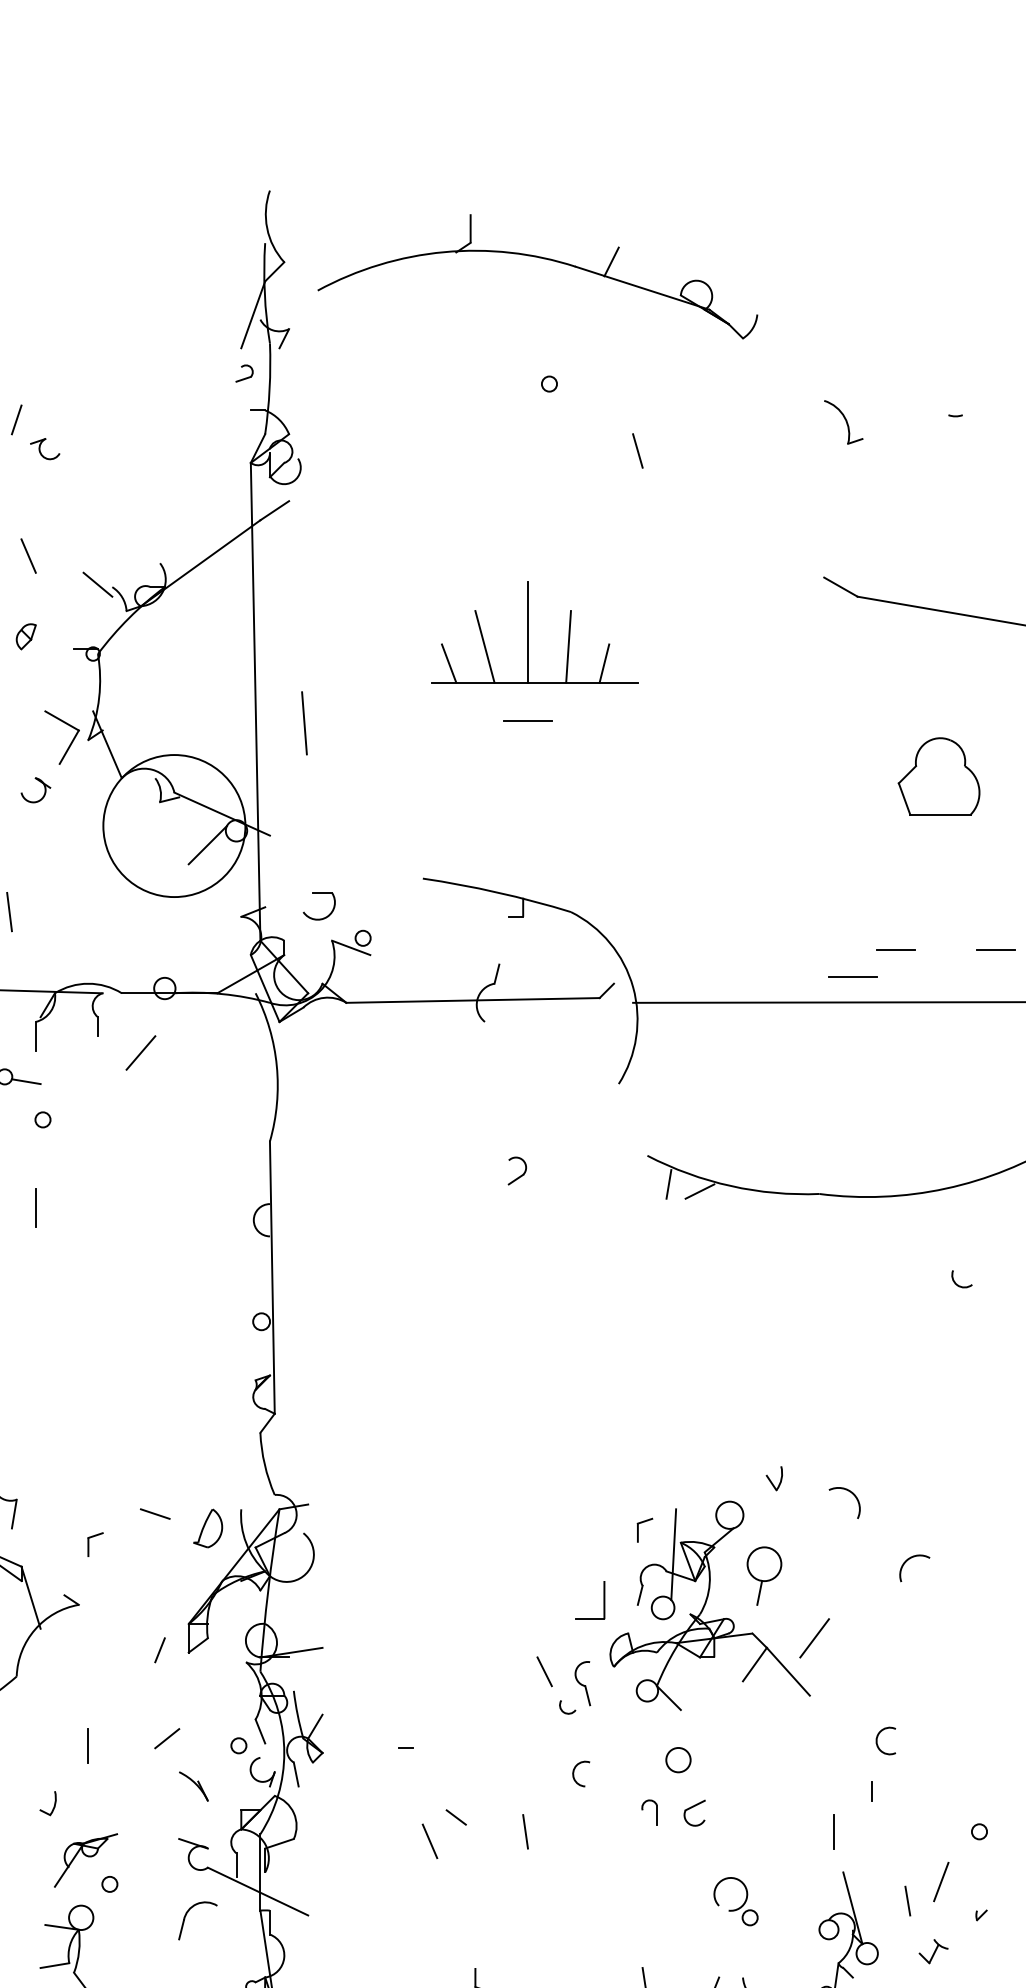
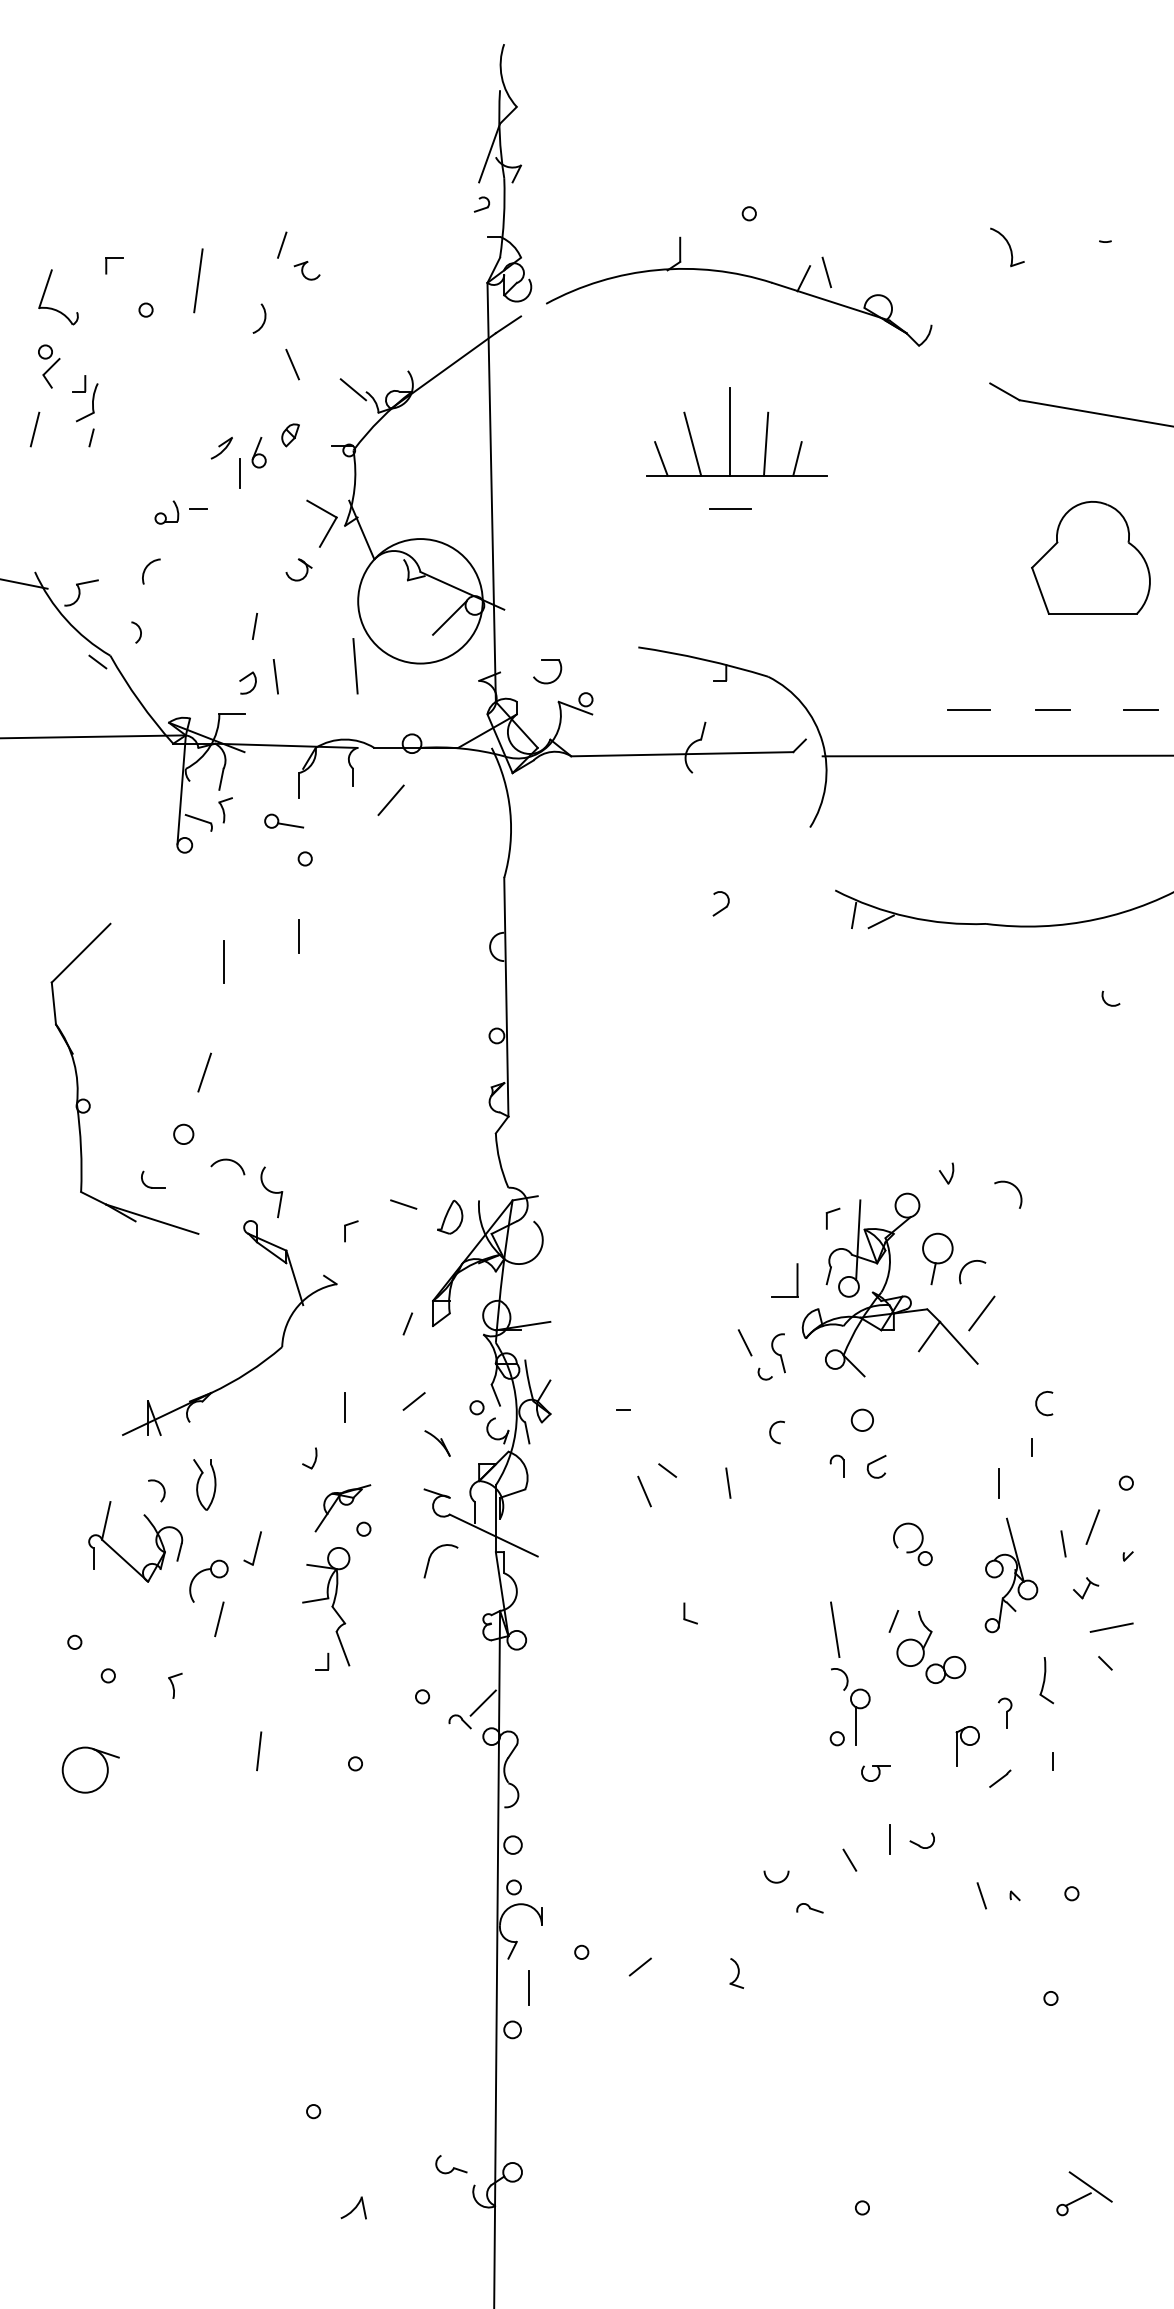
part: (542, 259) -> (743, 276), moved
line: (304, 723) -> (355, 666), moved
part: (938, 776) -> (1090, 557), size x1.67
line: (851, 975) -> (968, 709), moved
arc: (910, 1559) -> (968, 1264), moved

